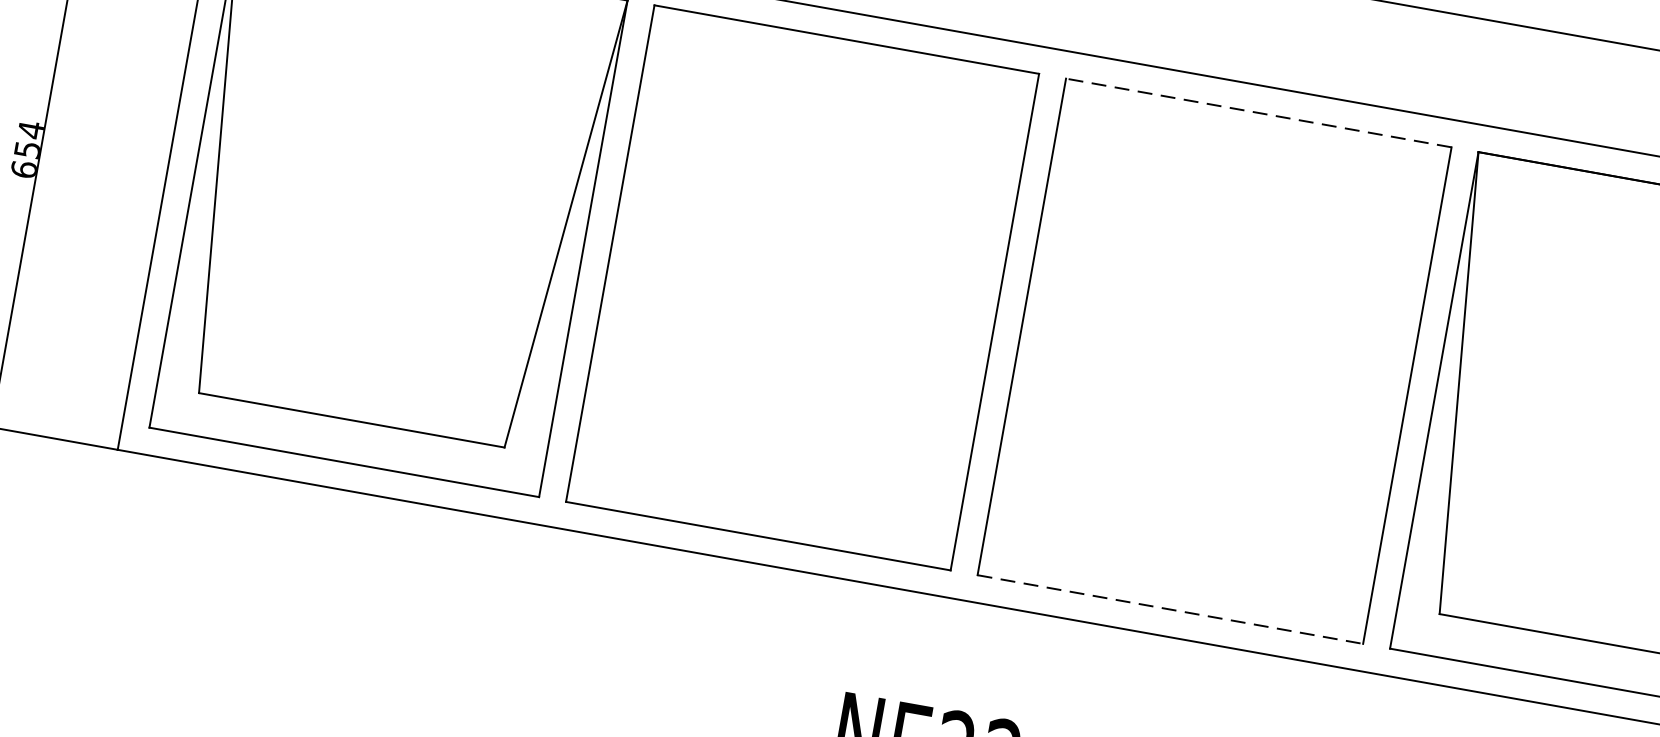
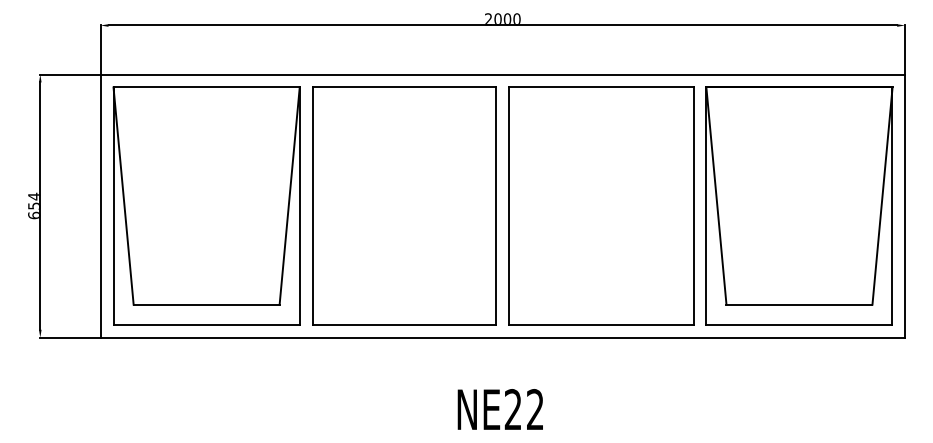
line: (1256, 112) -> (600, 87), dashed -> solid
line: (1170, 609) -> (601, 324), dashed -> solid

